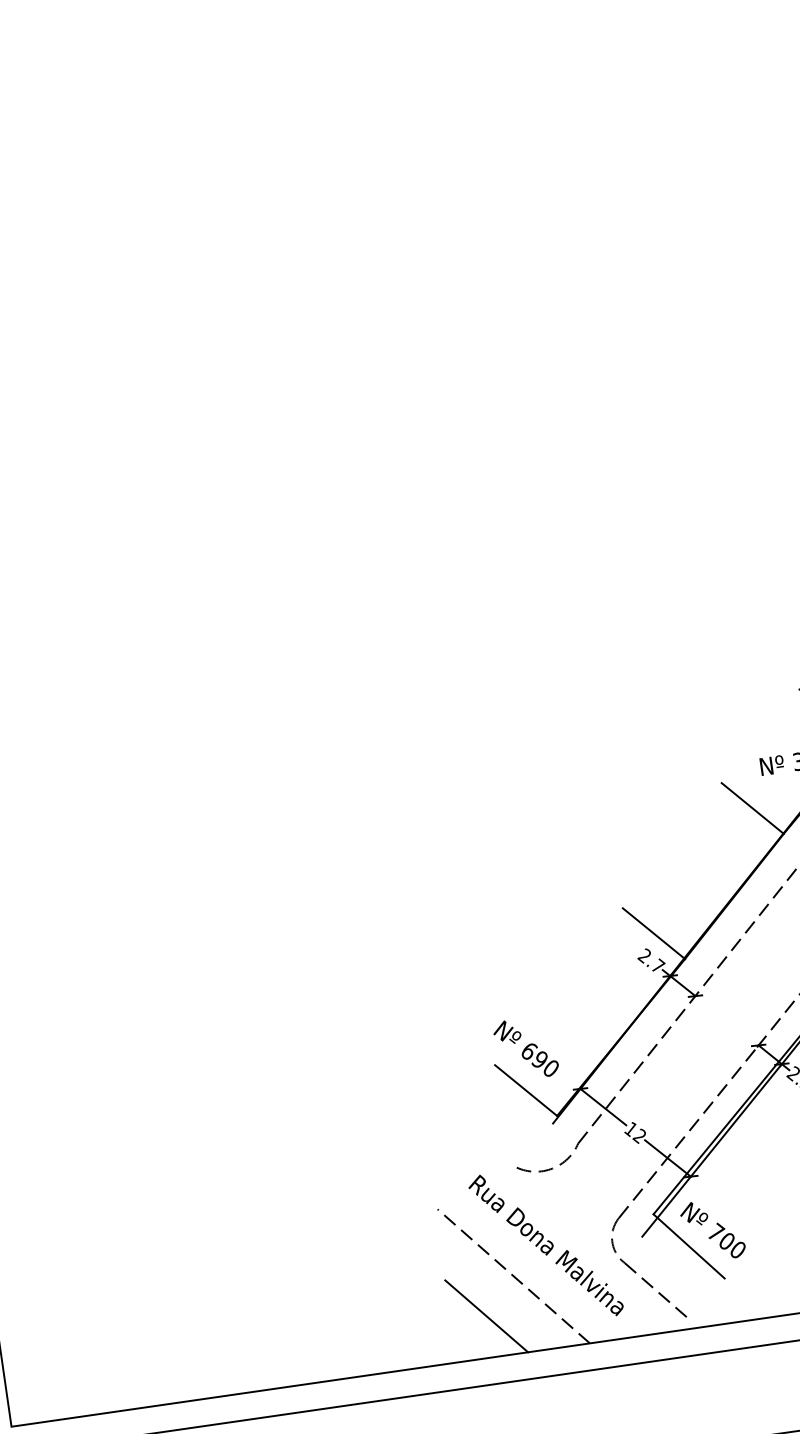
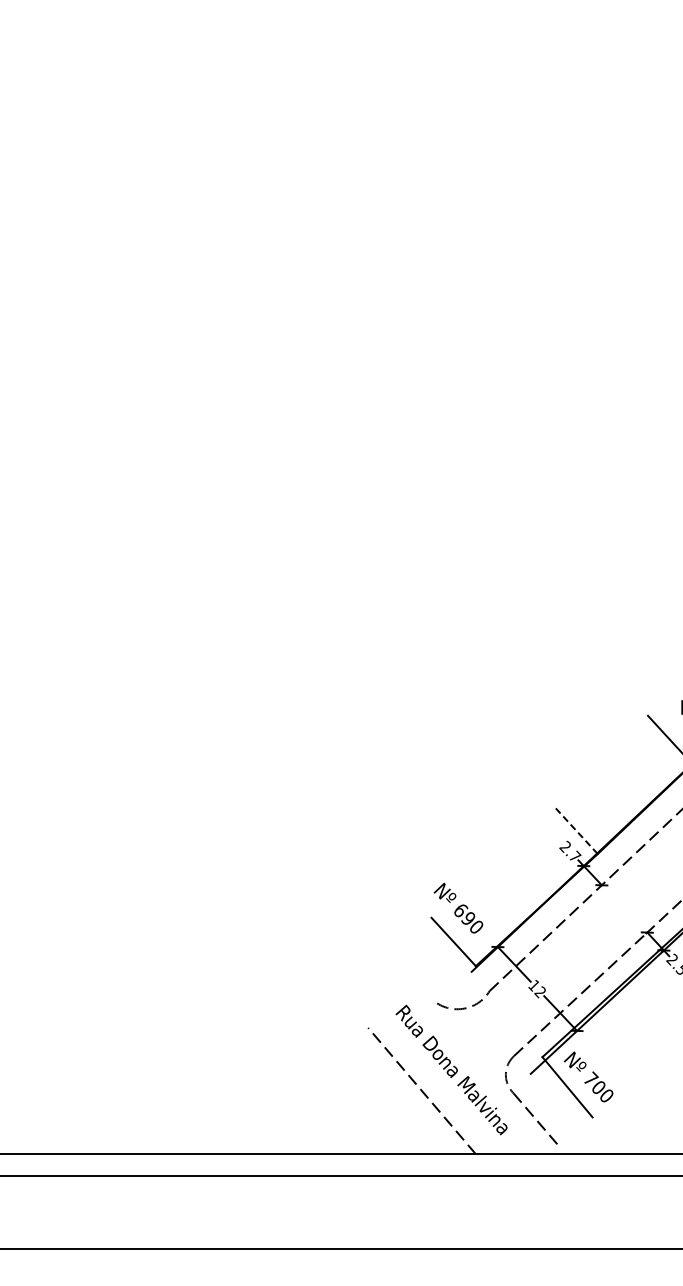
line: (653, 933) -> (575, 829), solid -> dashed
line: (486, 1316) -> (395, 1120), removed

